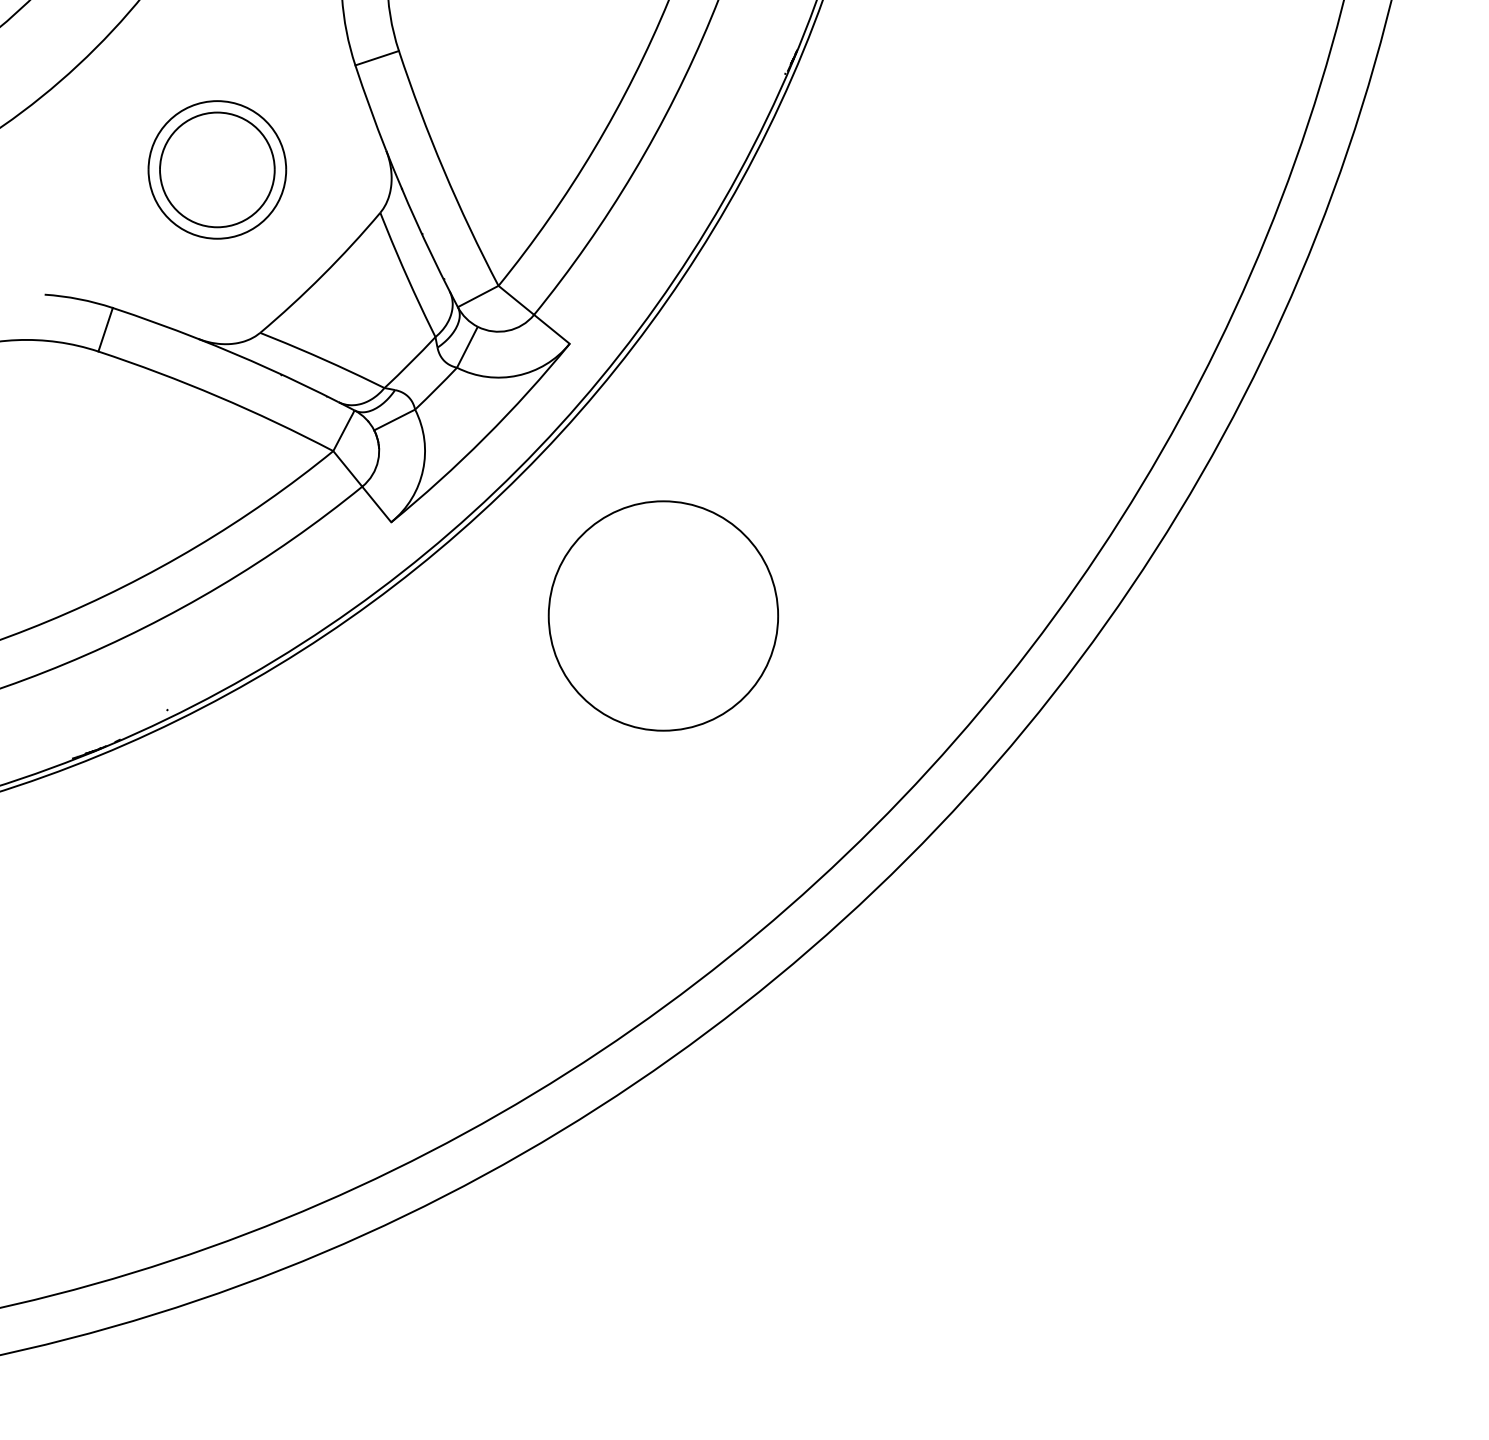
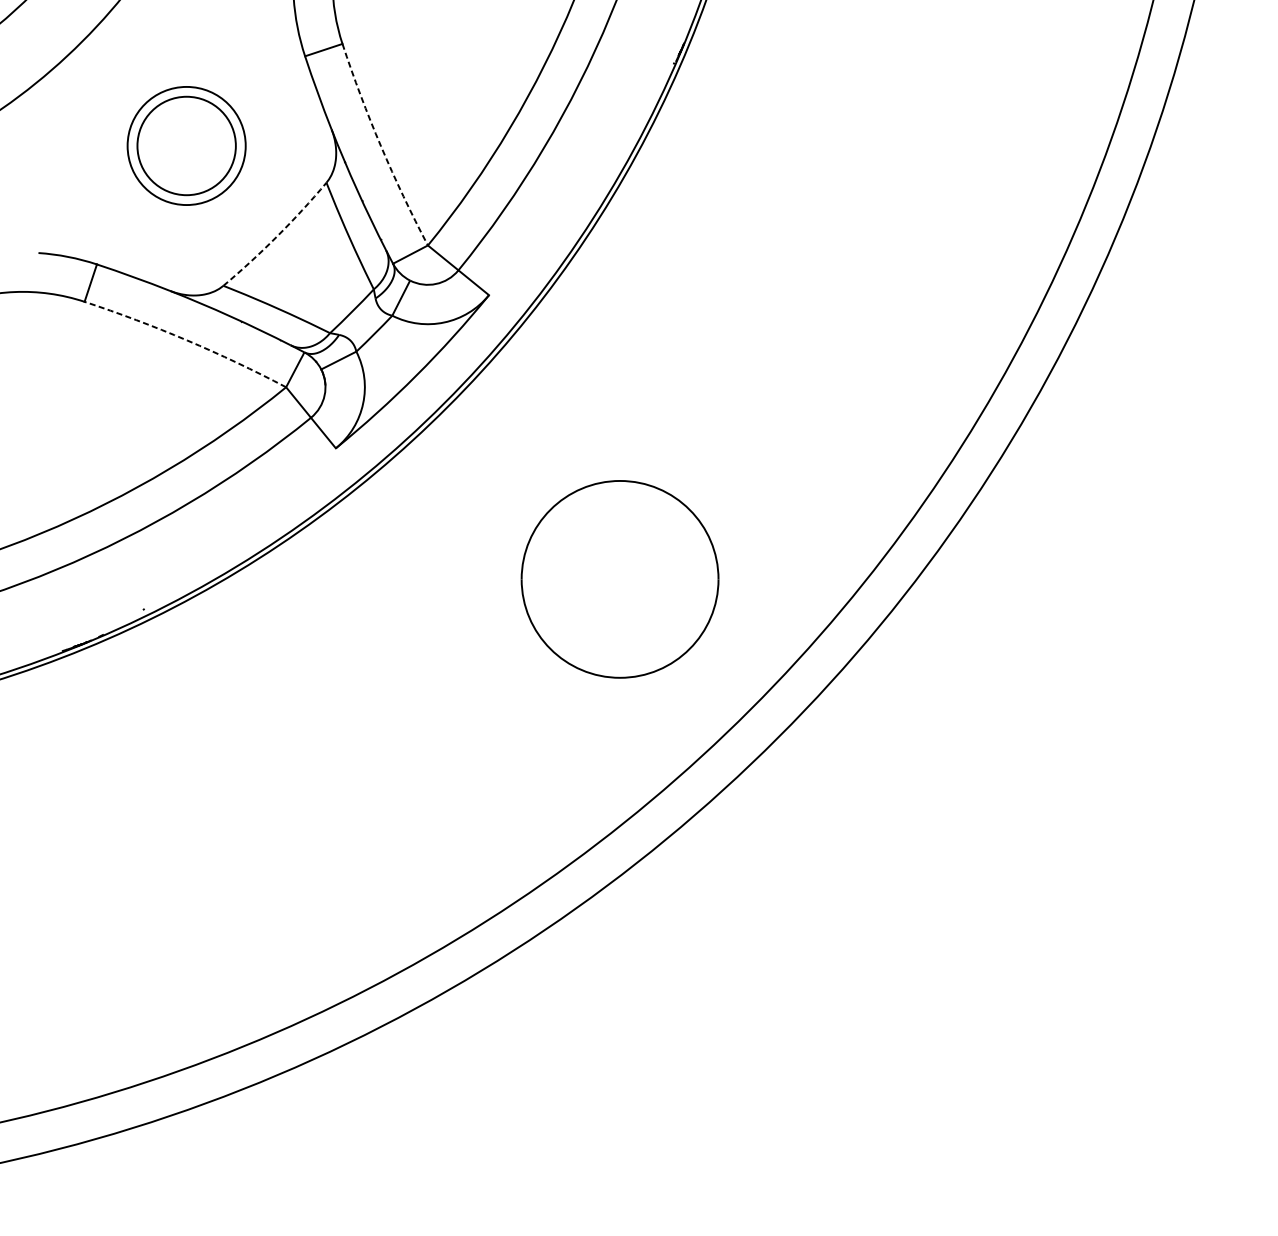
arc: (443, 170) -> (380, 146), solid -> dashed
arc: (322, 275) -> (276, 236), solid -> dashed
arc: (217, 396) -> (186, 340), solid -> dashed
part: (663, 615) -> (620, 578), moved

